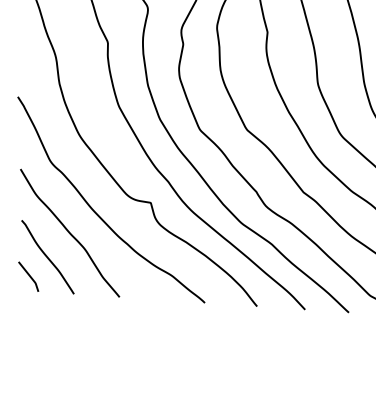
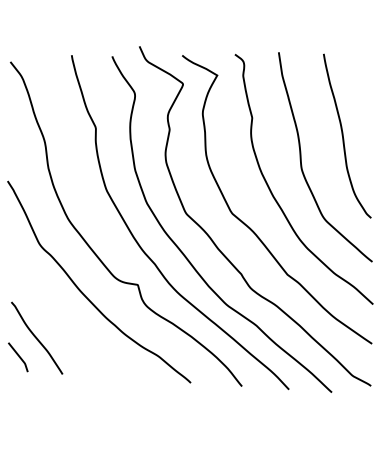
curve: (69, 233) -> (58, 314), removed

